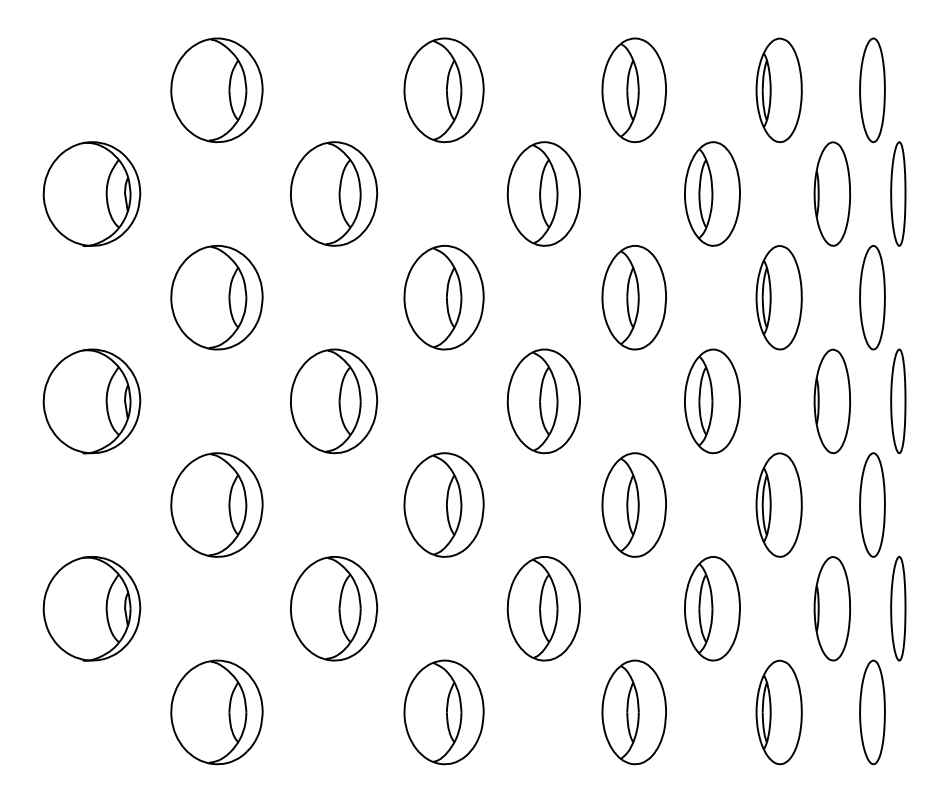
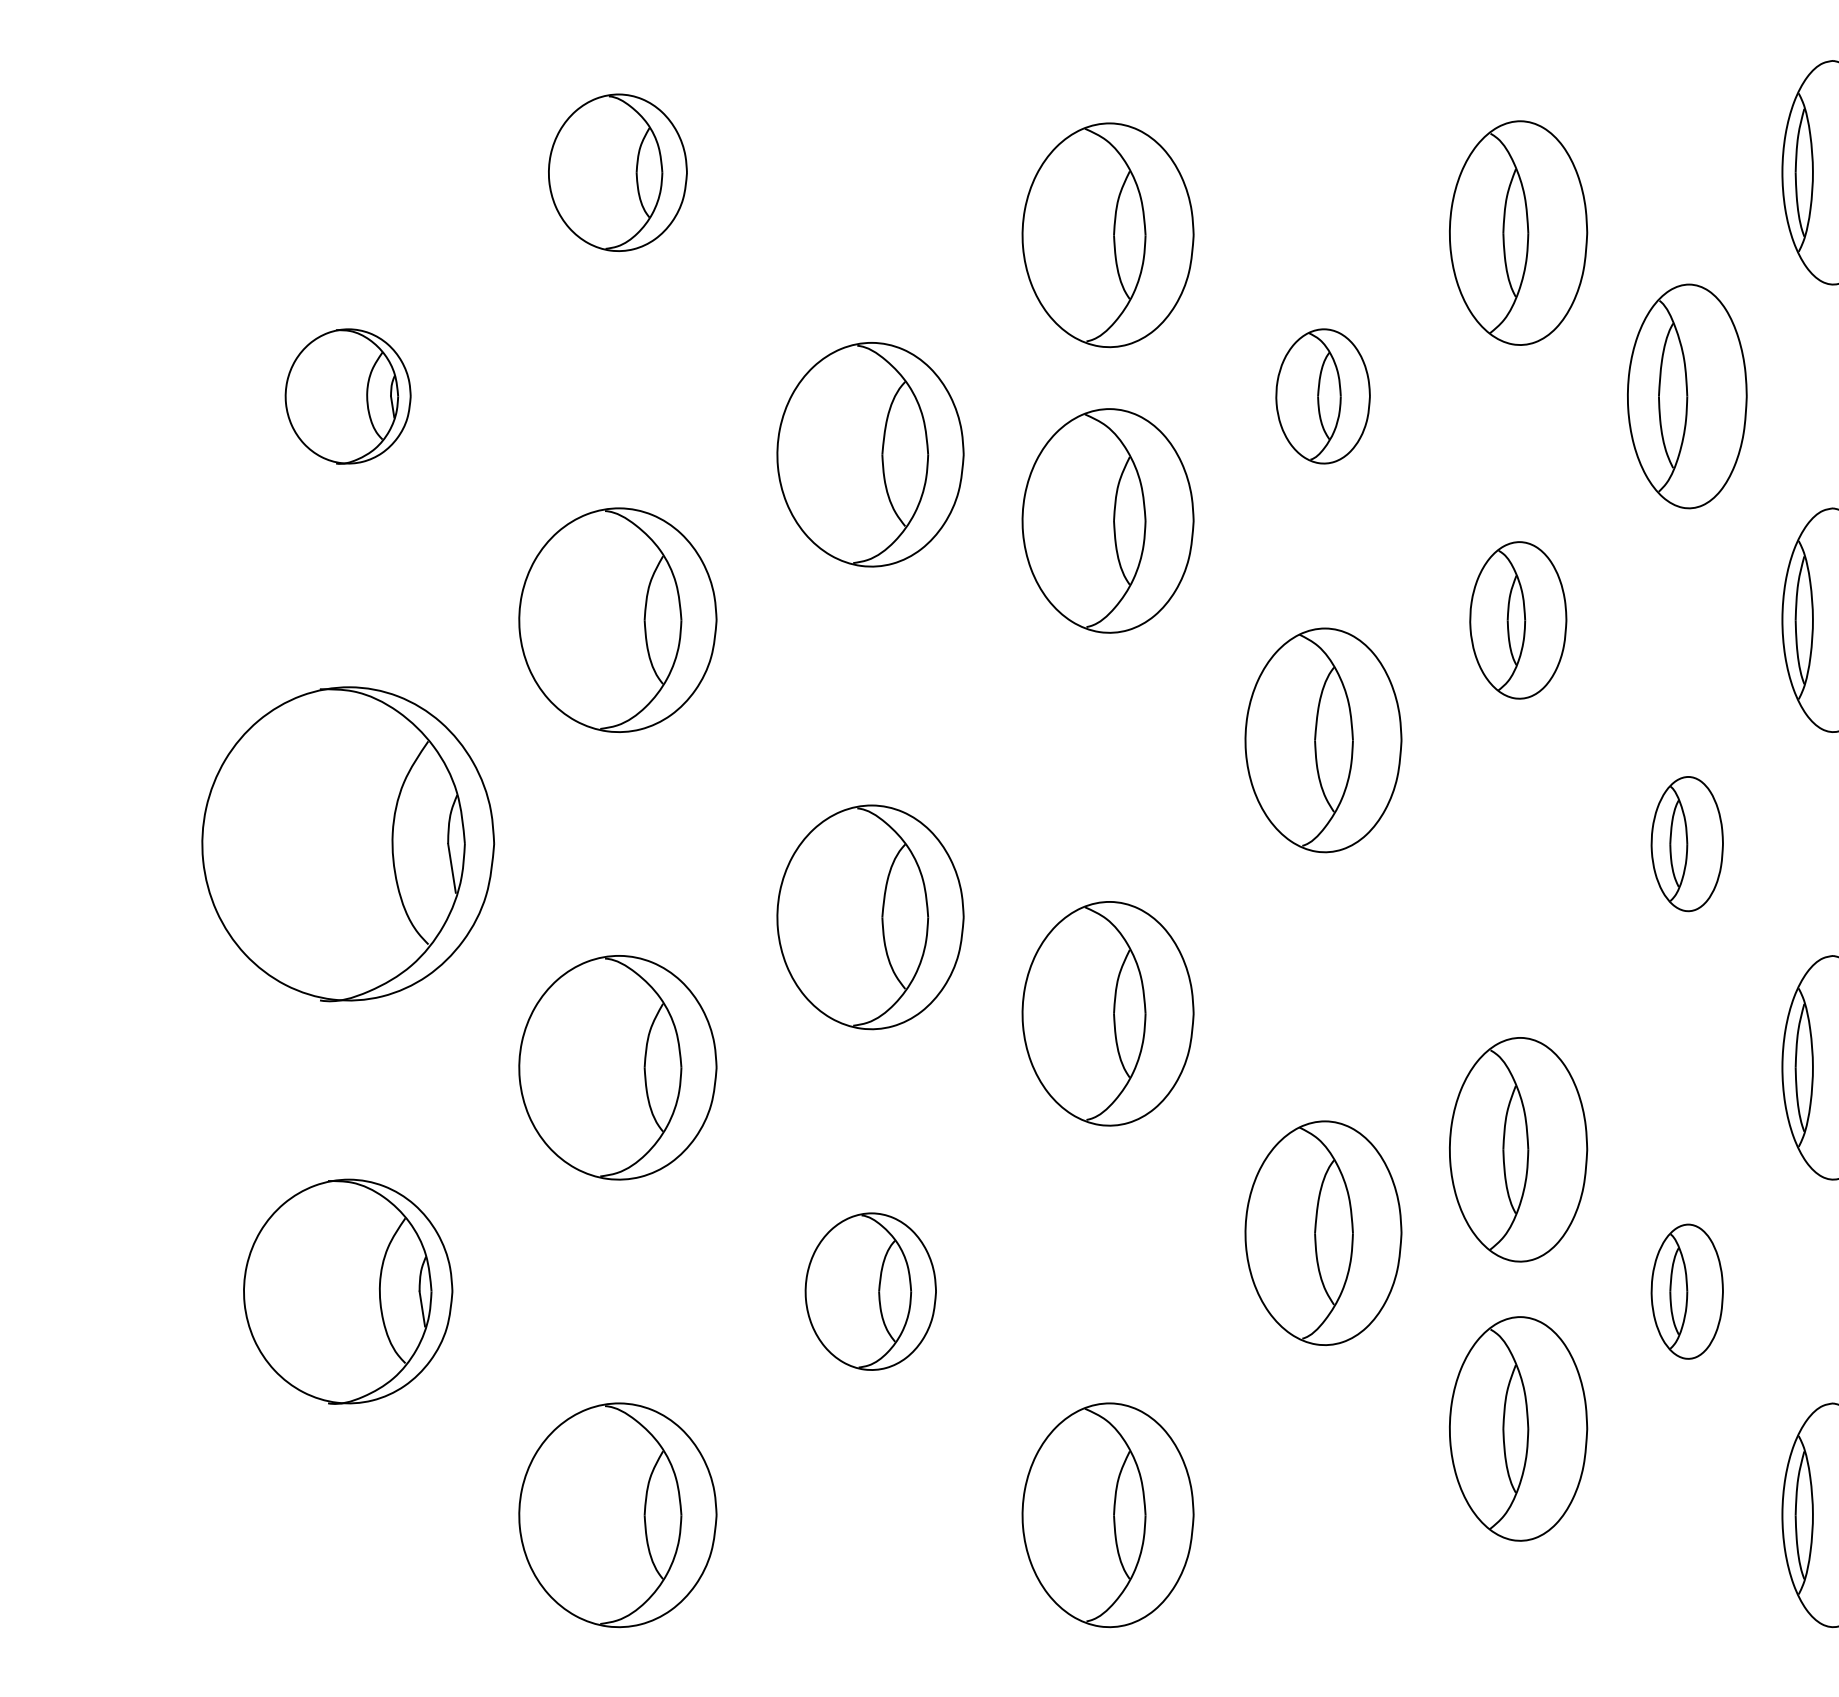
part: (216, 90) -> (616, 173), size x0.7
part: (443, 90) -> (1106, 235), moved
part: (633, 90) -> (1516, 233), moved
part: (91, 193) -> (347, 395), size x0.6
part: (334, 193) -> (871, 453), moved
part: (543, 193) -> (1322, 395), size x0.6
part: (443, 297) -> (1106, 520), moved
part: (633, 297) -> (1516, 619), size x0.7
part: (91, 401) -> (347, 844), size x1.4
part: (334, 401) -> (871, 917), moved
part: (543, 401) -> (1322, 740), moved
part: (712, 401) -> (1687, 844), size x0.6
part: (443, 504) -> (1106, 1012), moved
part: (633, 504) -> (1516, 1148), moved
part: (334, 608) -> (871, 1290), size x0.7
part: (543, 608) -> (1322, 1232), moved
part: (712, 608) -> (1687, 1290), size x0.6
part: (633, 712) -> (1516, 1429), moved

